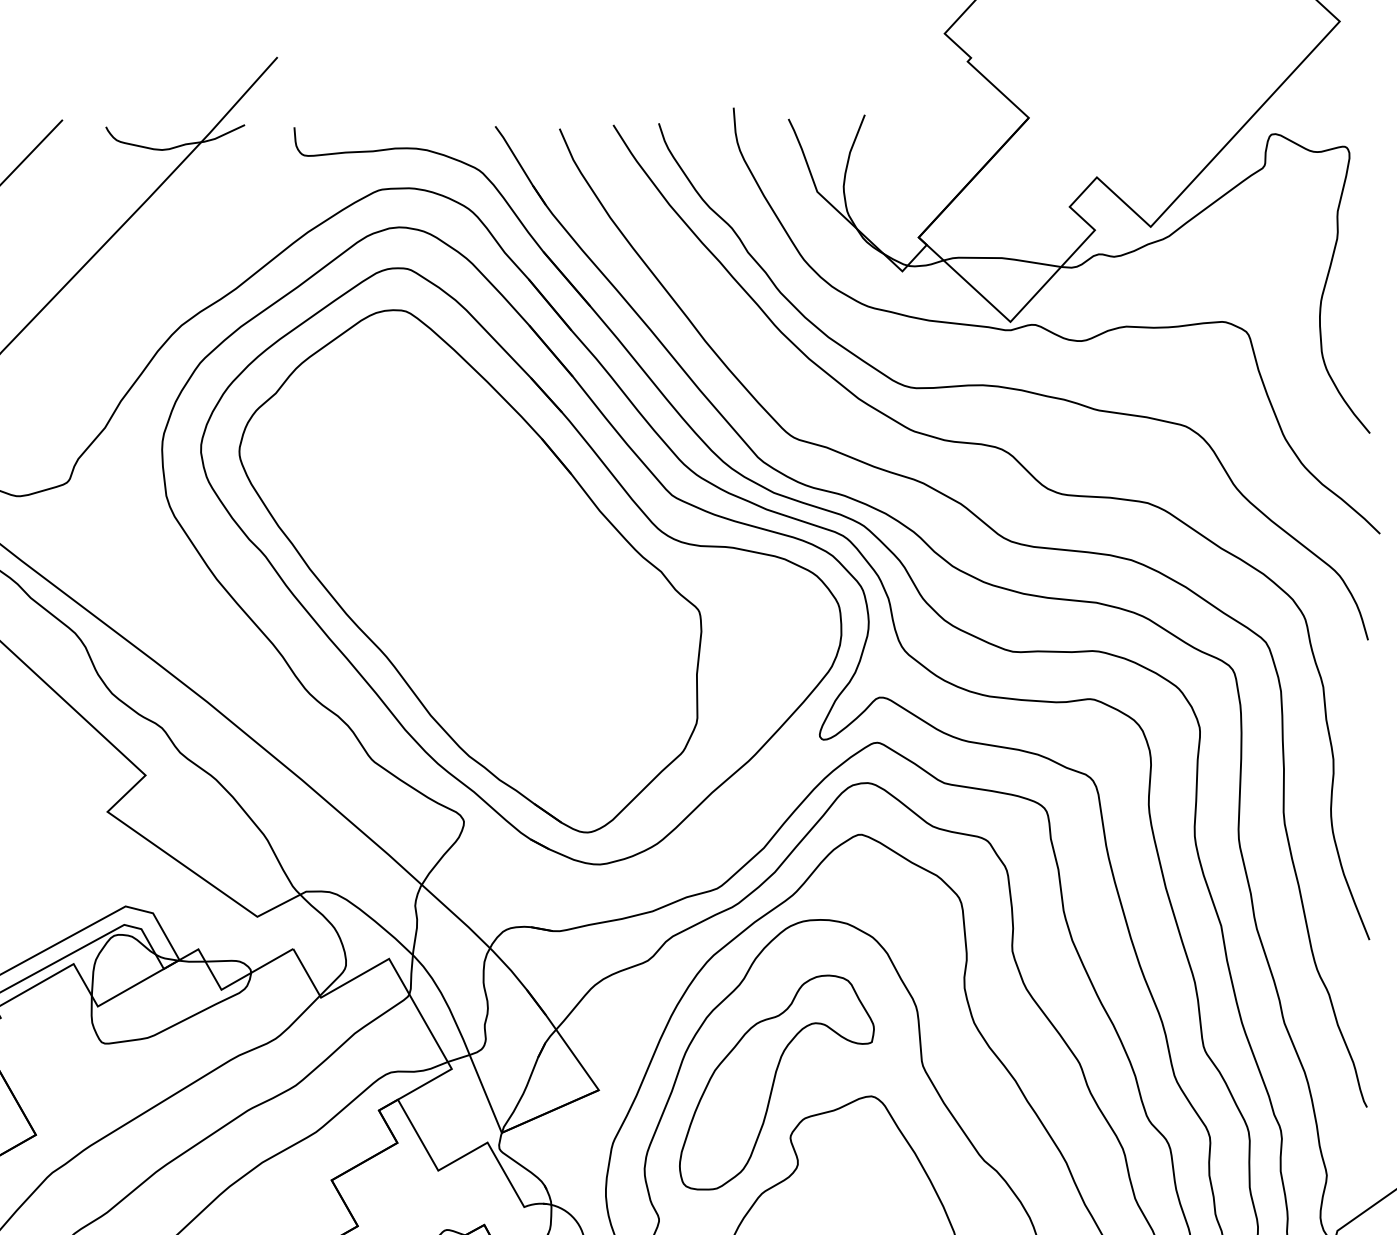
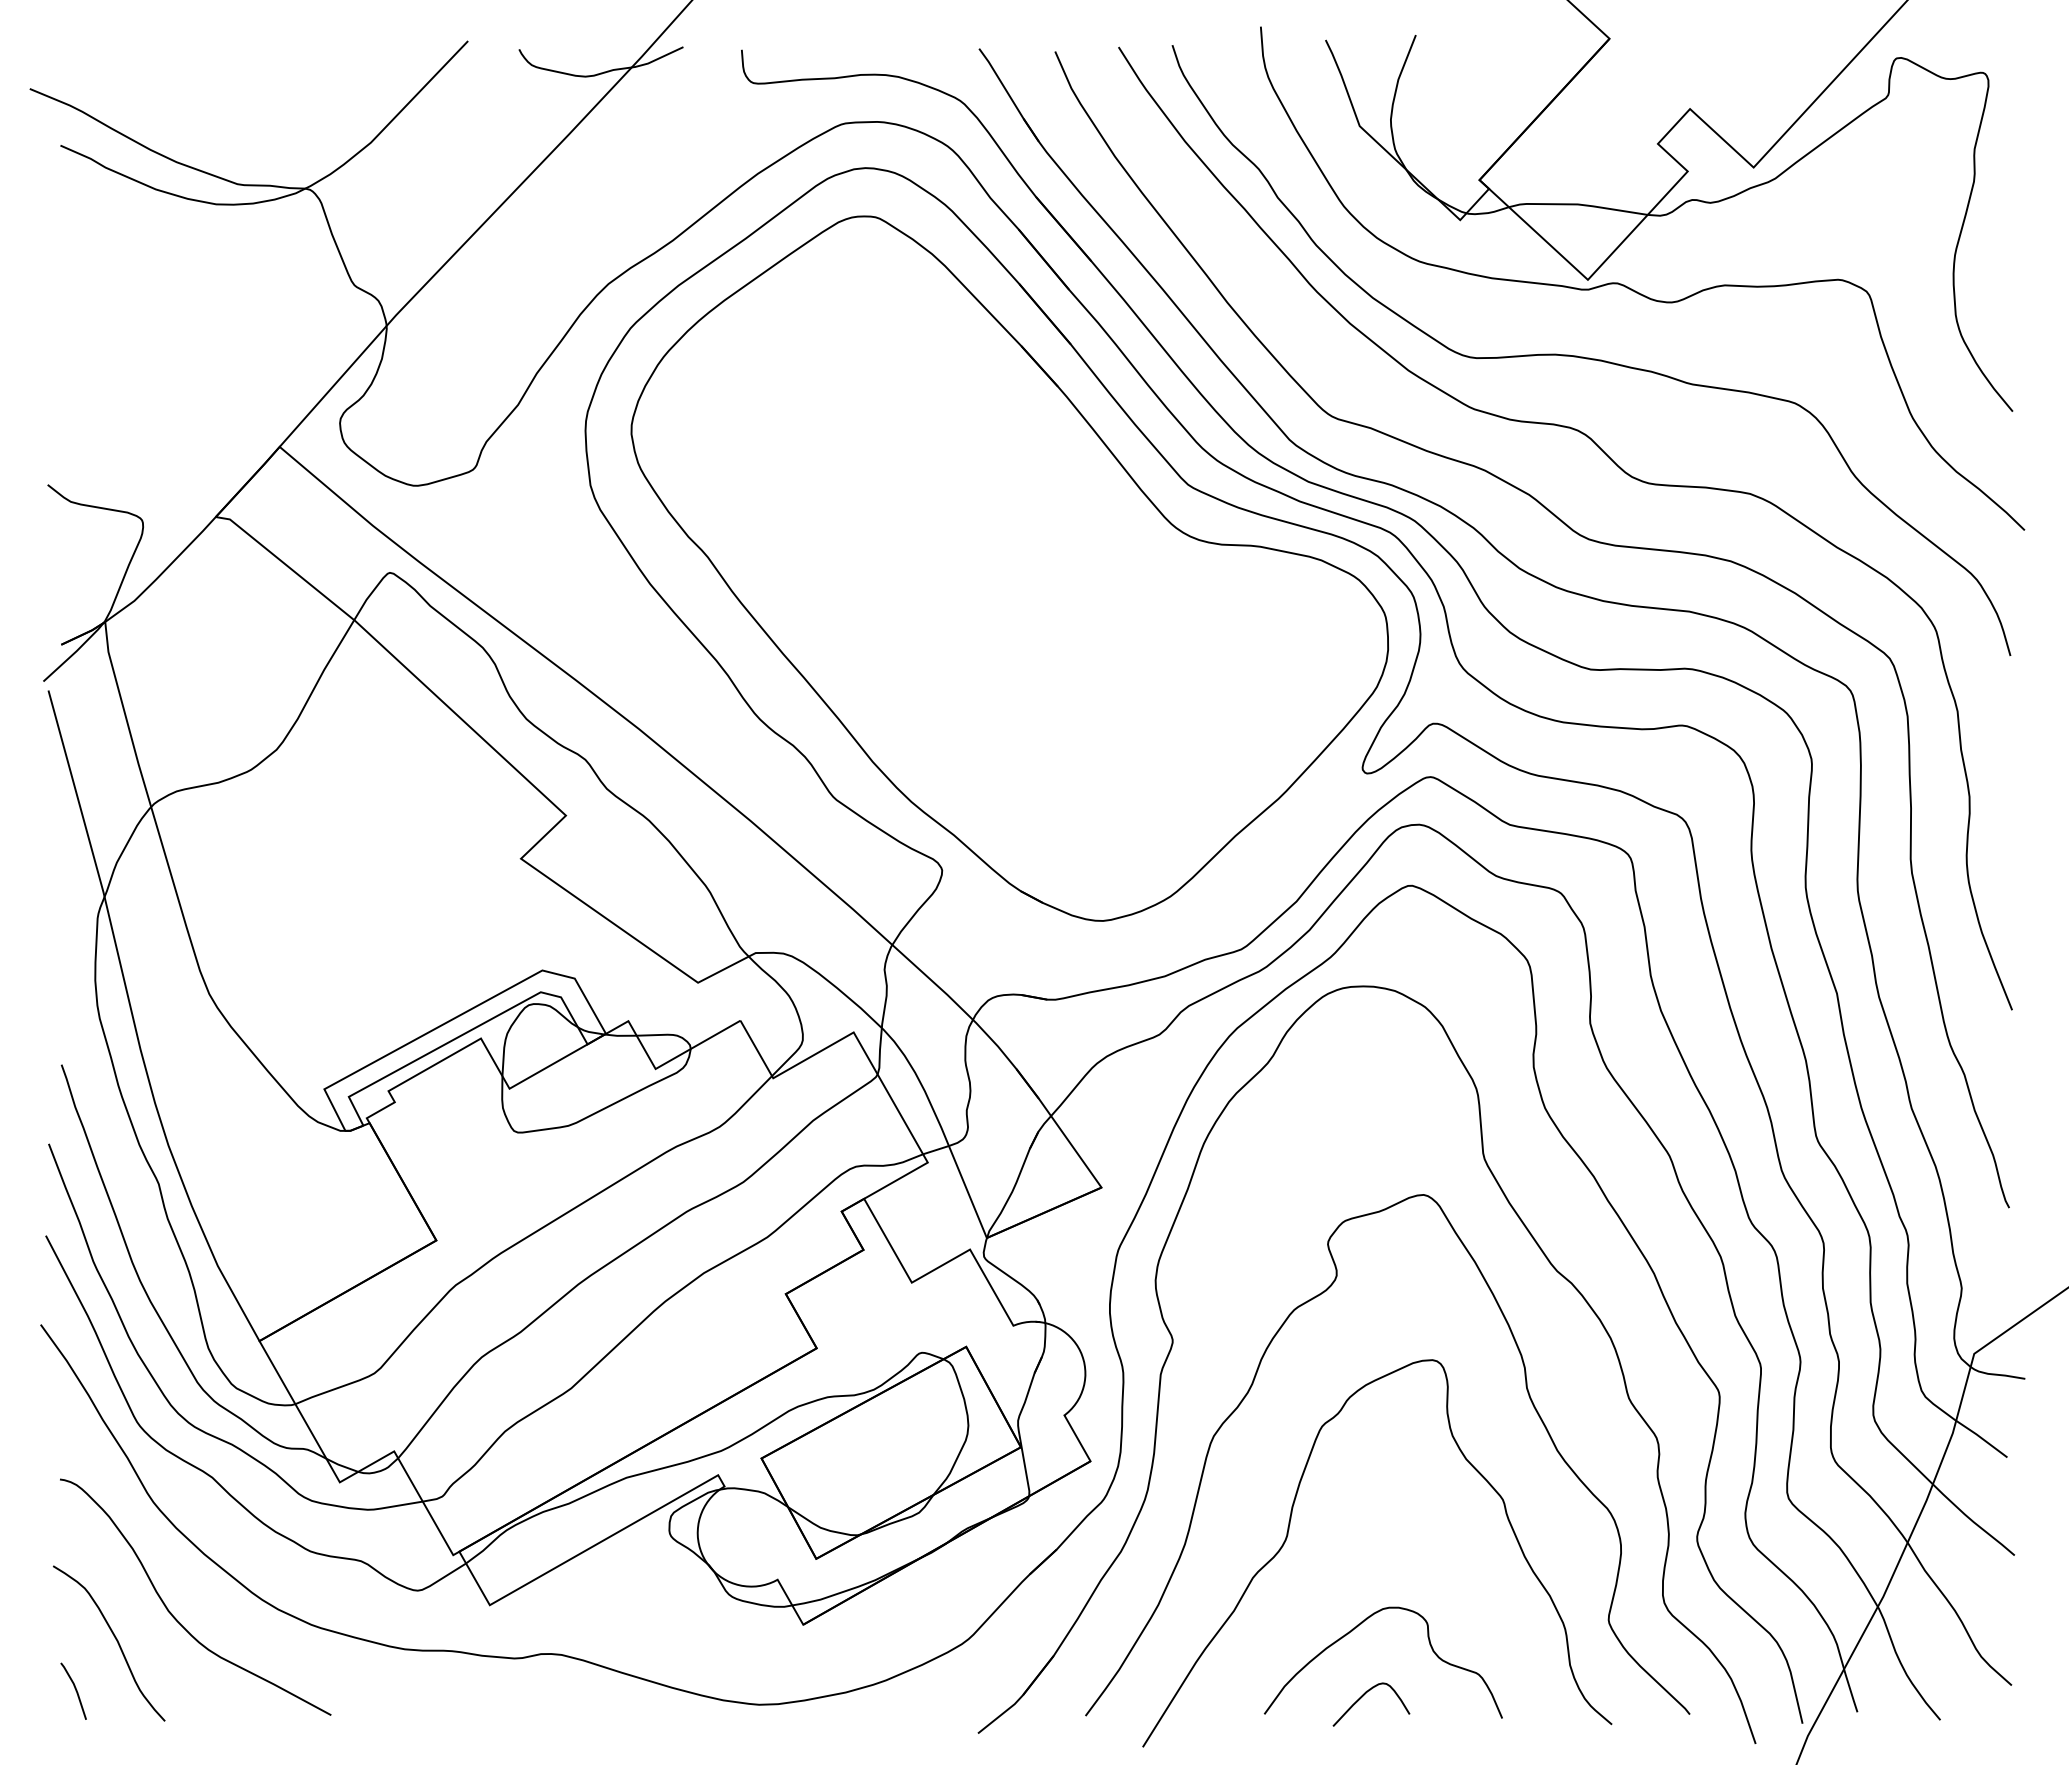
part: (470, 571) -> (949, 574), removed
part: (776, 1082) -> (1311, 1178), removed

